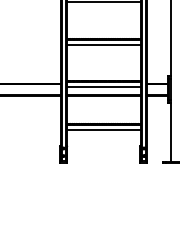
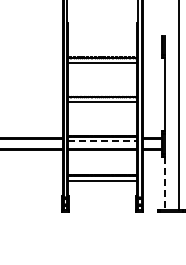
line: (104, 87) -> (103, 141), solid -> dashed
line: (170, 132) -> (164, 183), solid -> dashed

